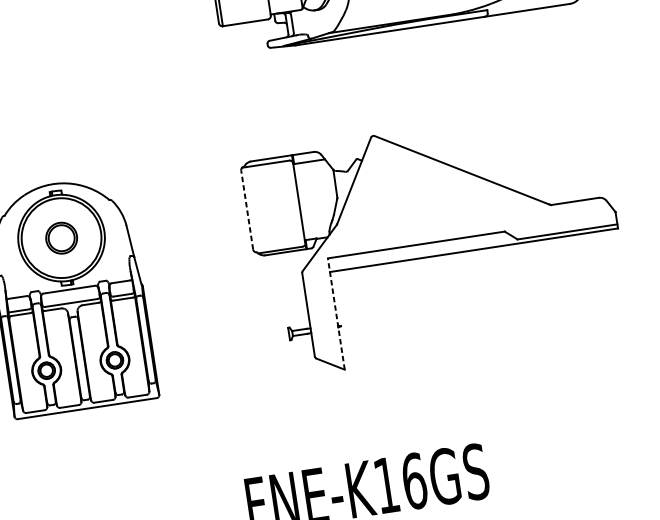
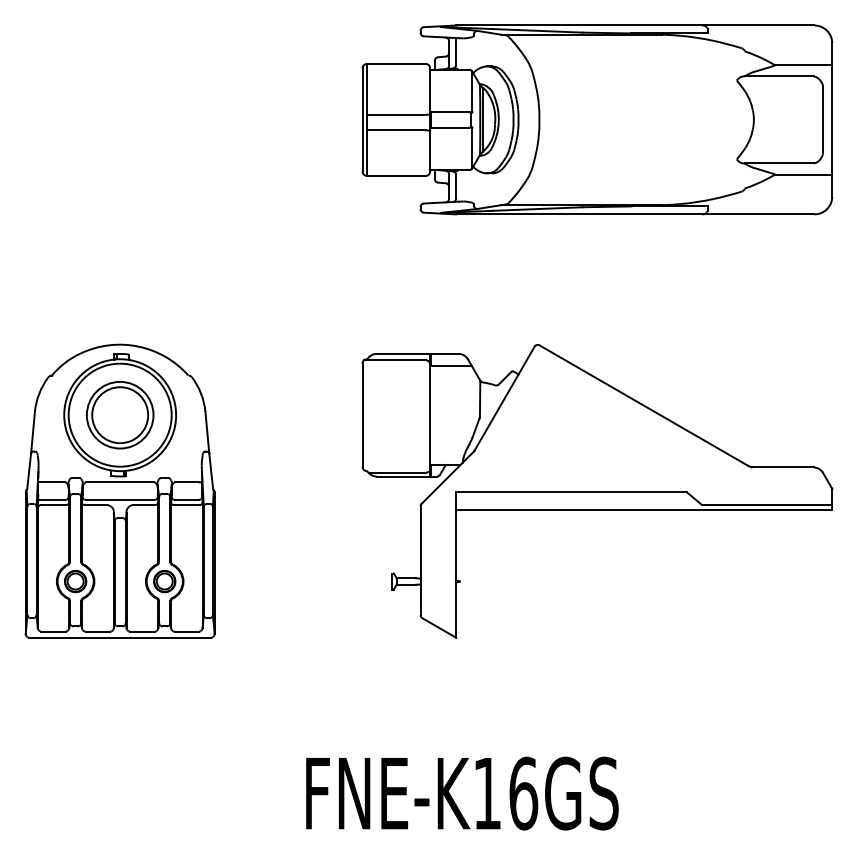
line: (247, 210) -> (362, 415), dashed -> solid
part: (61, 238) -> (120, 415), size x1.67
line: (336, 314) -> (456, 565), dashed -> solid

